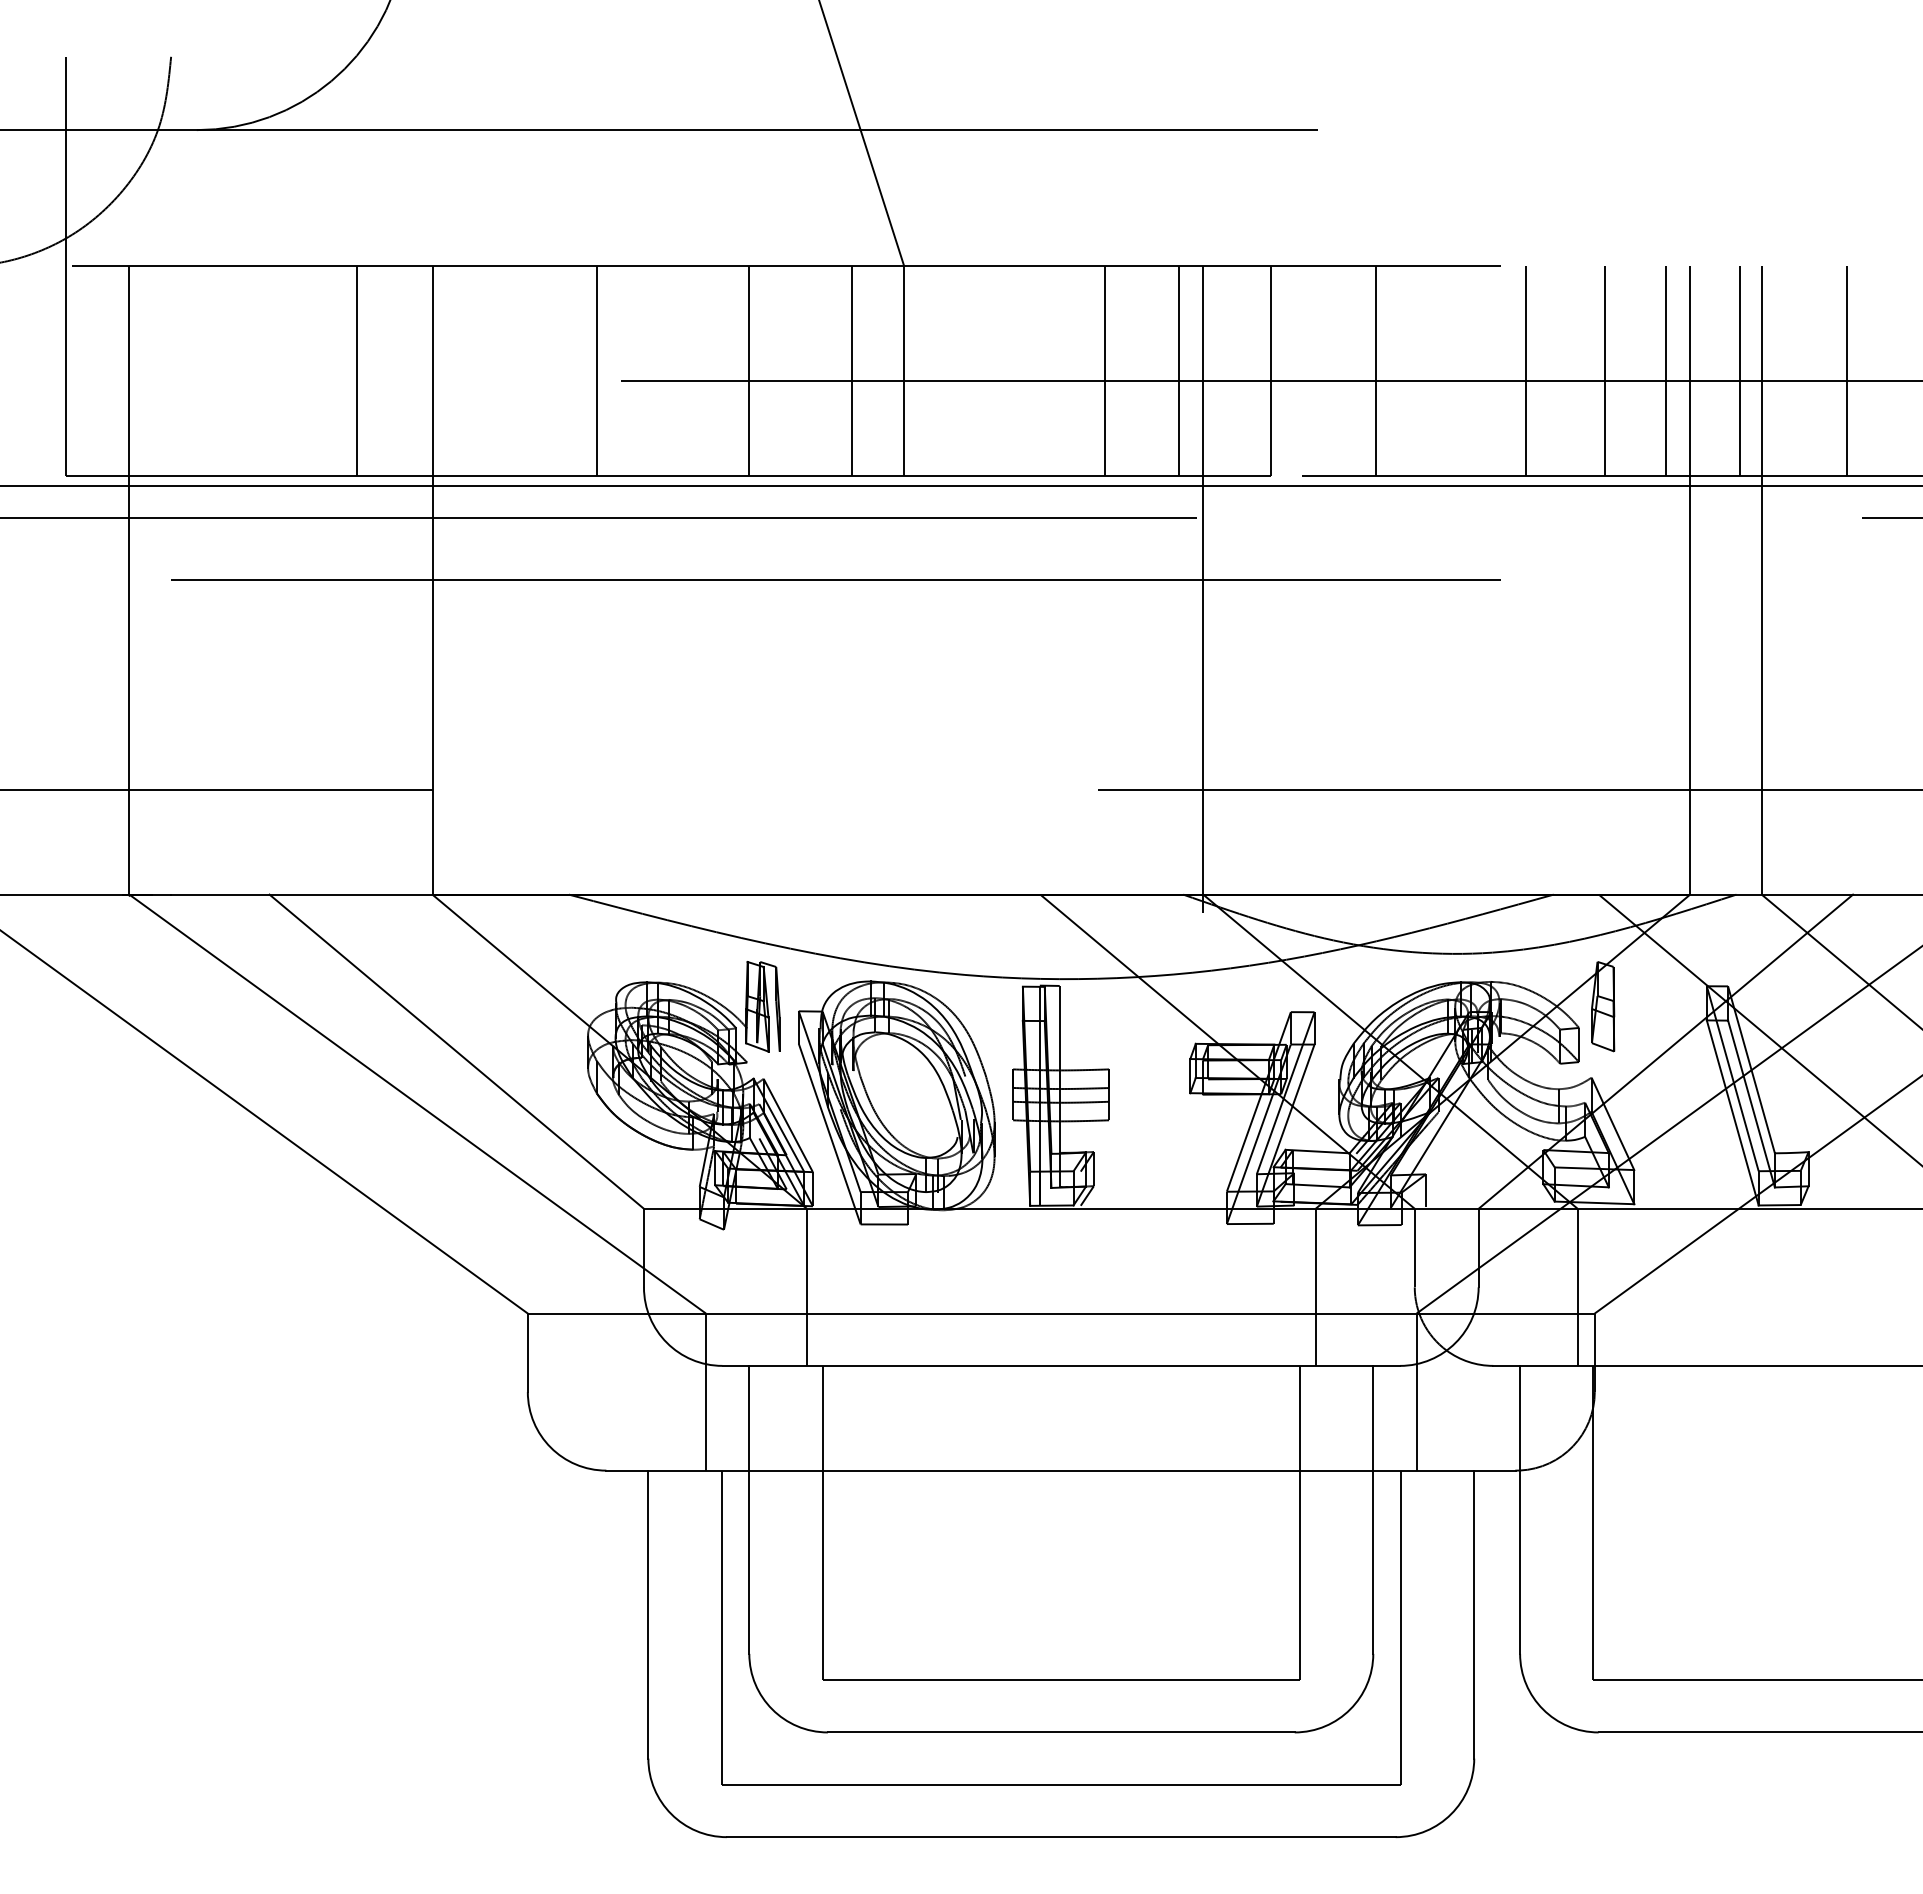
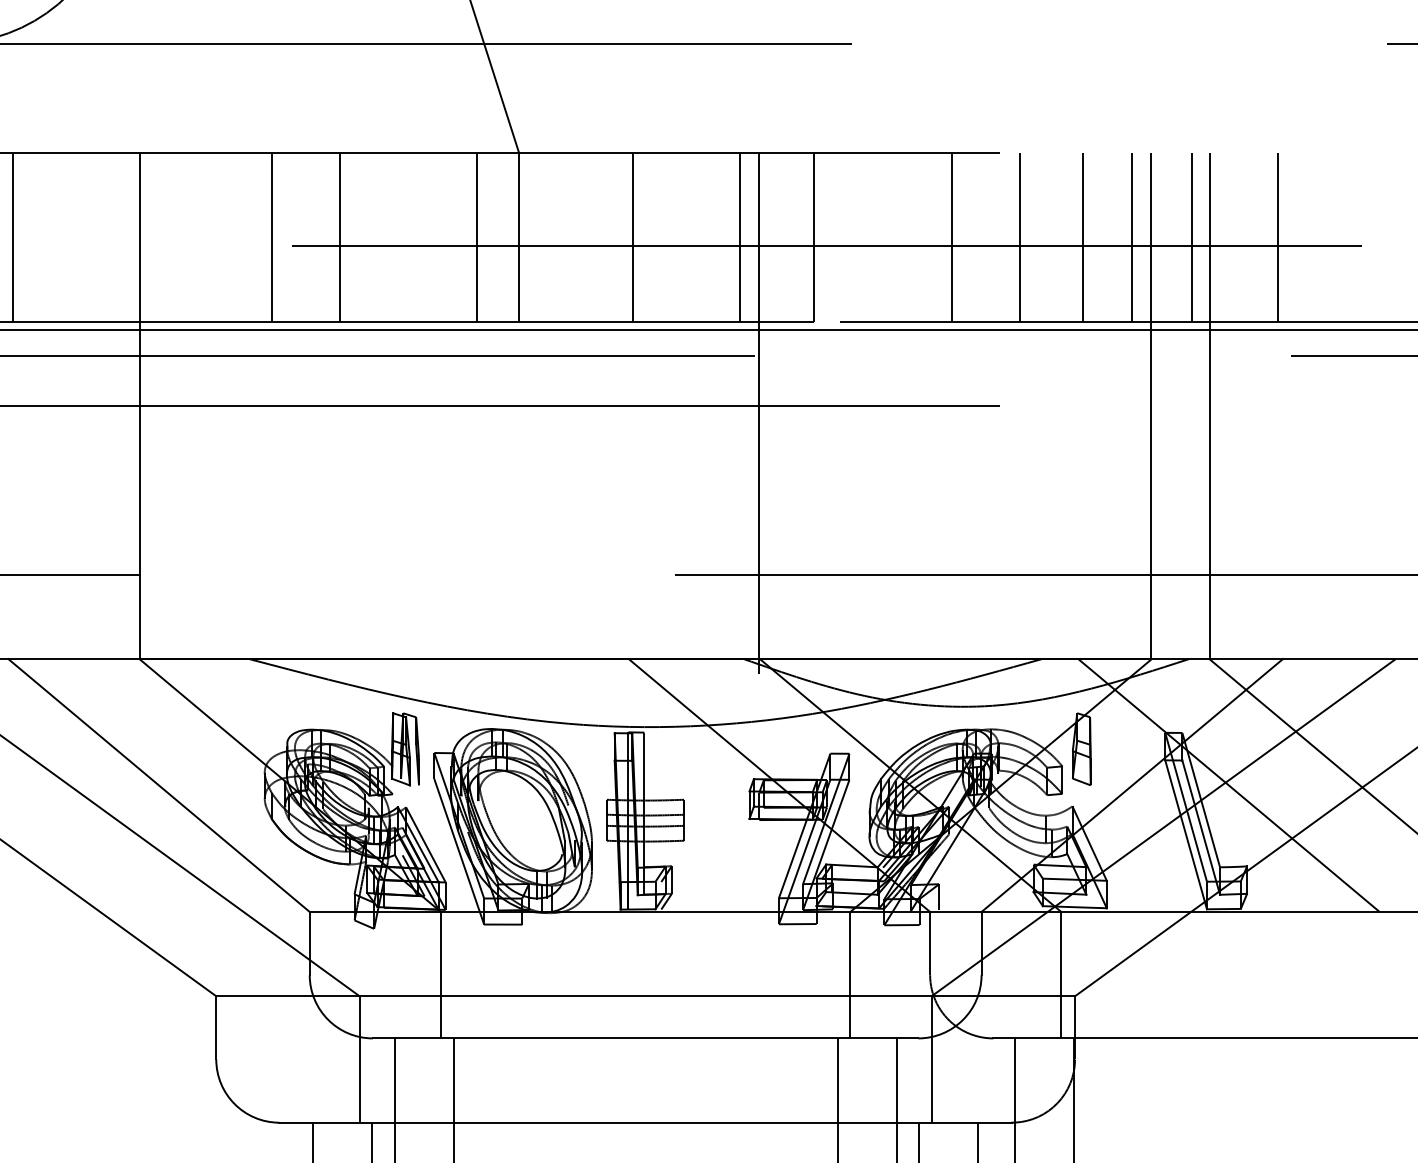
line: (356, 370) -> (13, 237), moved
line: (749, 370) -> (339, 237), moved
line: (1104, 370) -> (632, 237), moved
line: (1376, 370) -> (951, 237), moved

